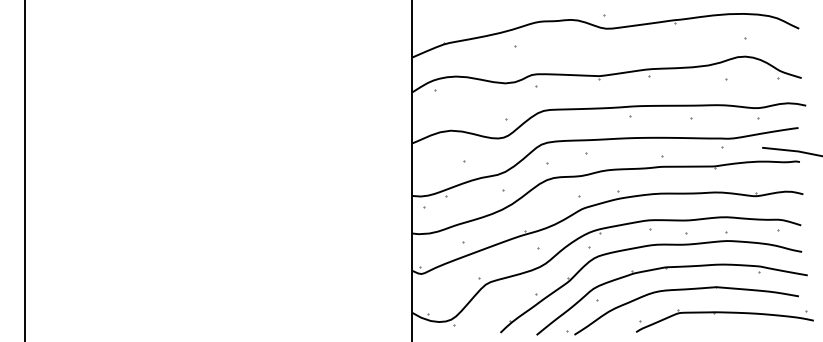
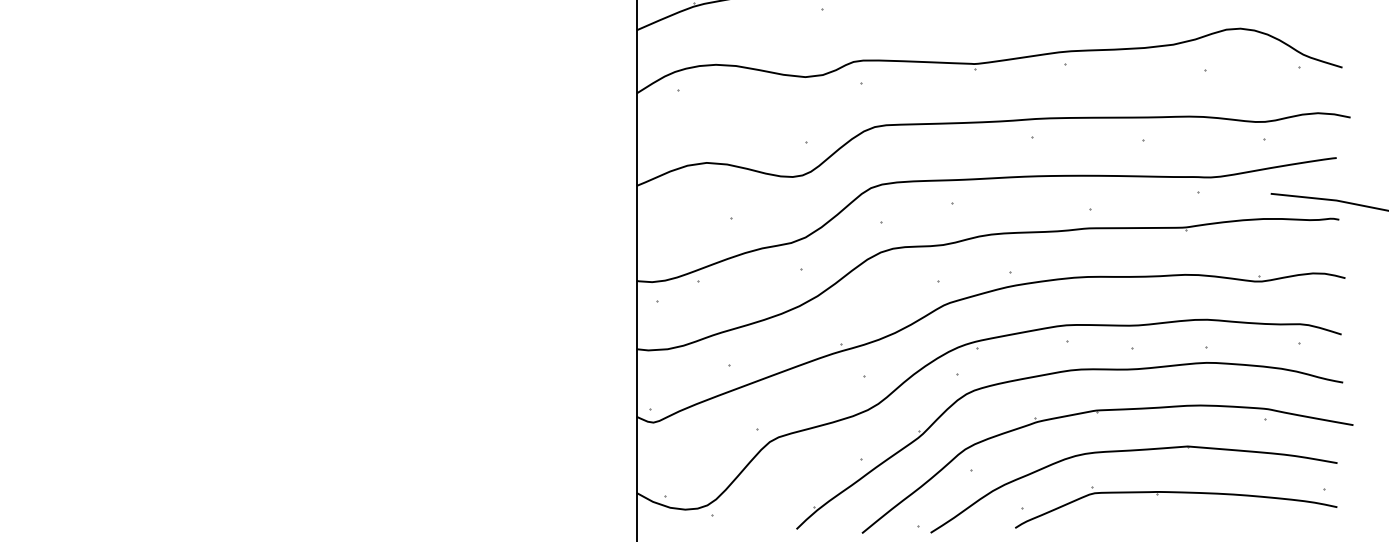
part: (724, 313) -> (1175, 494), moved

